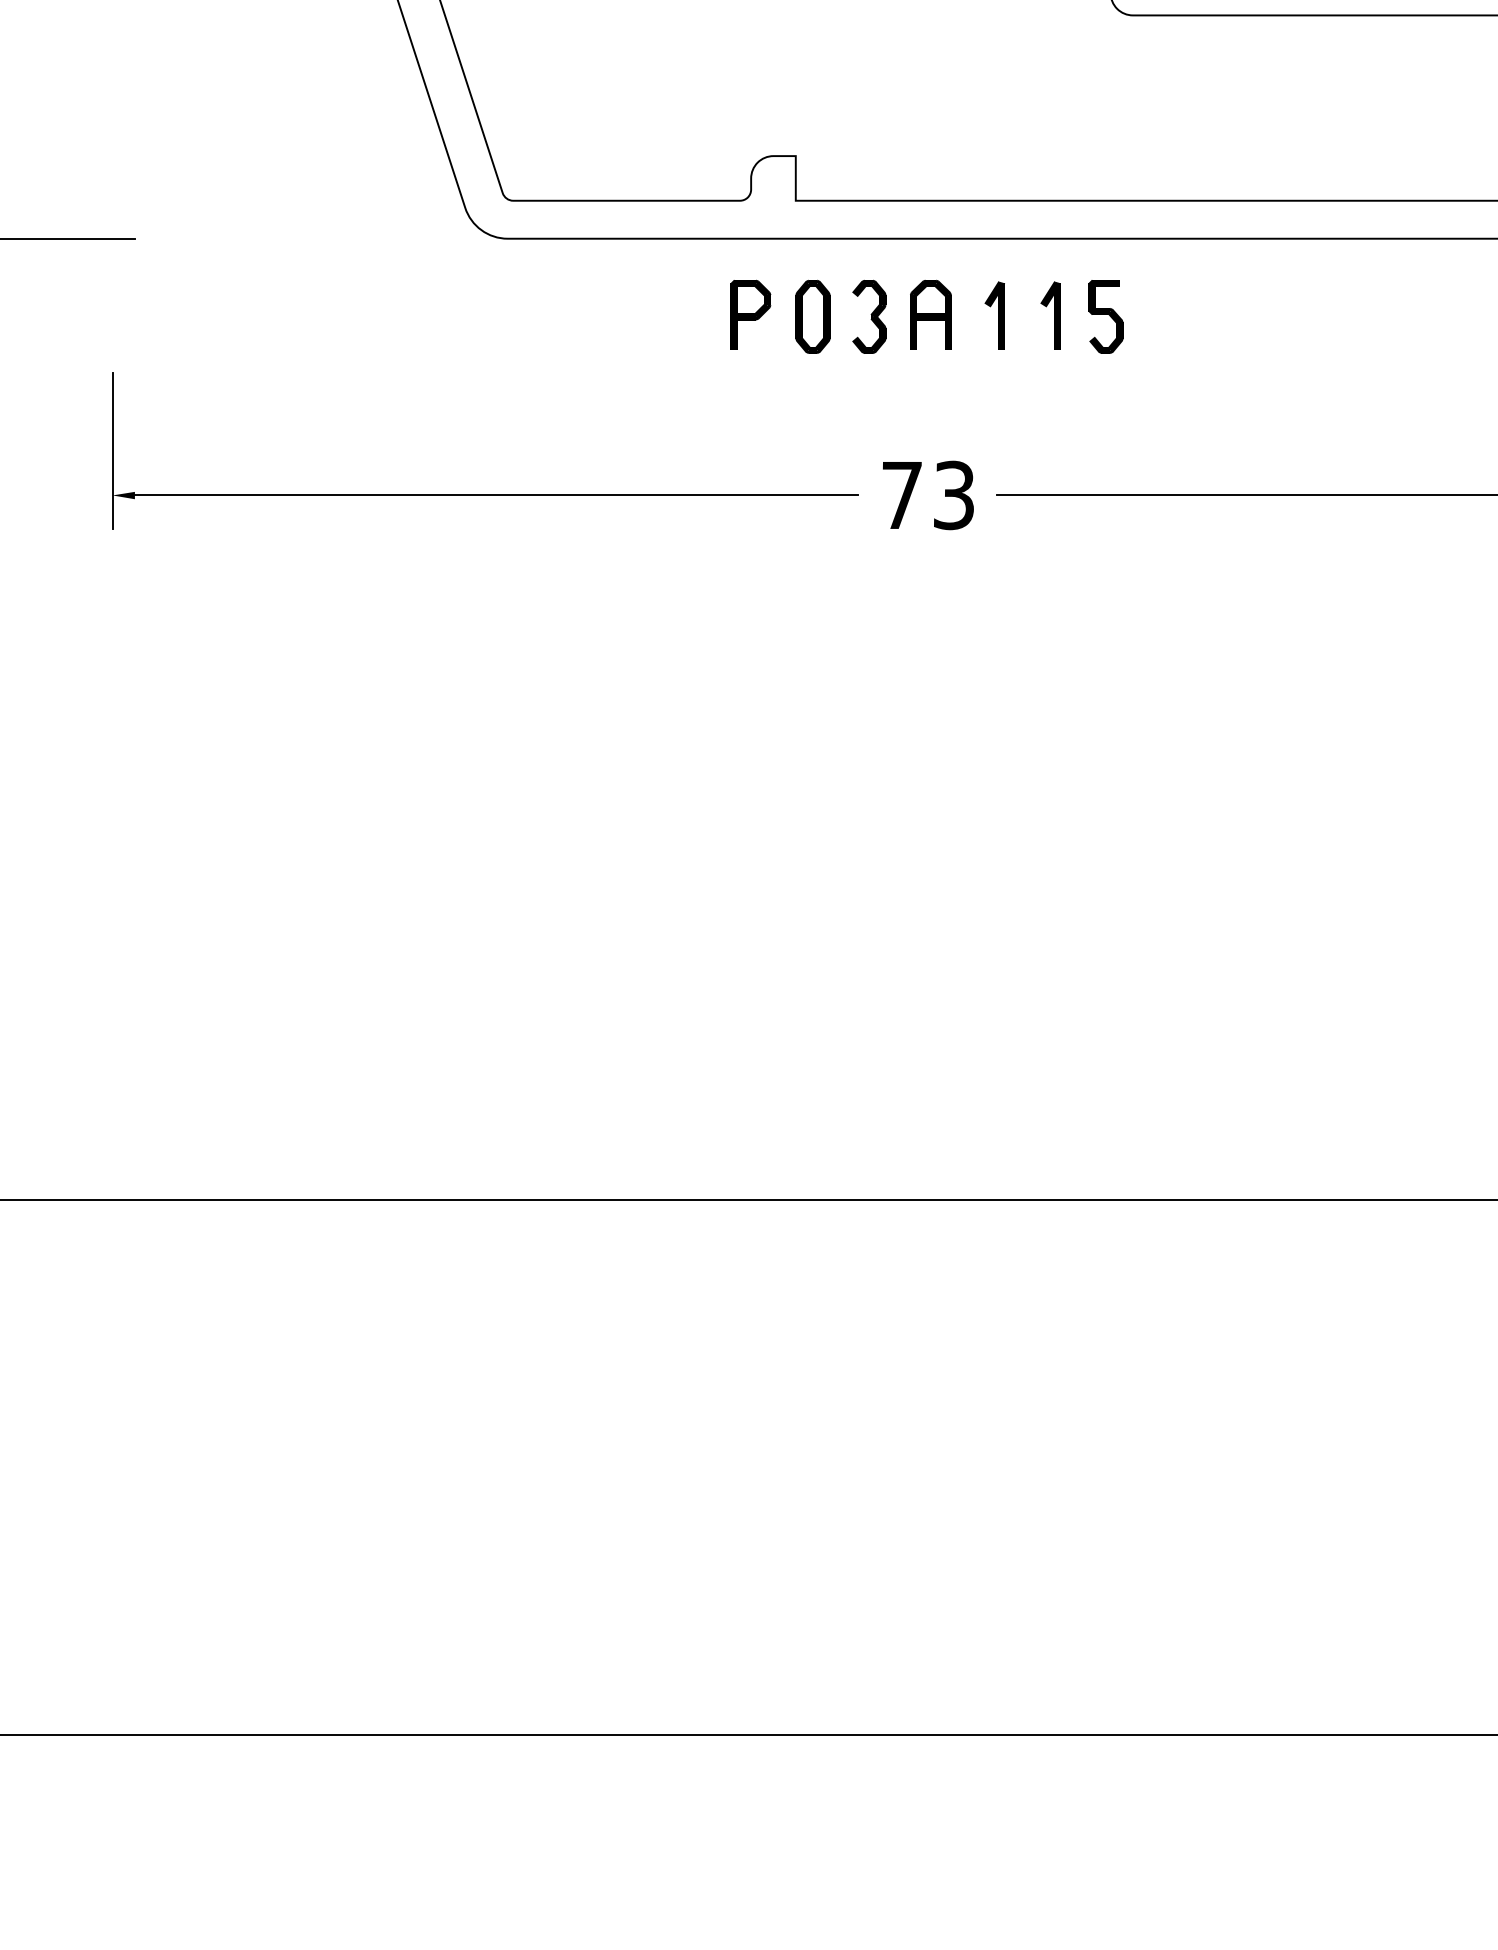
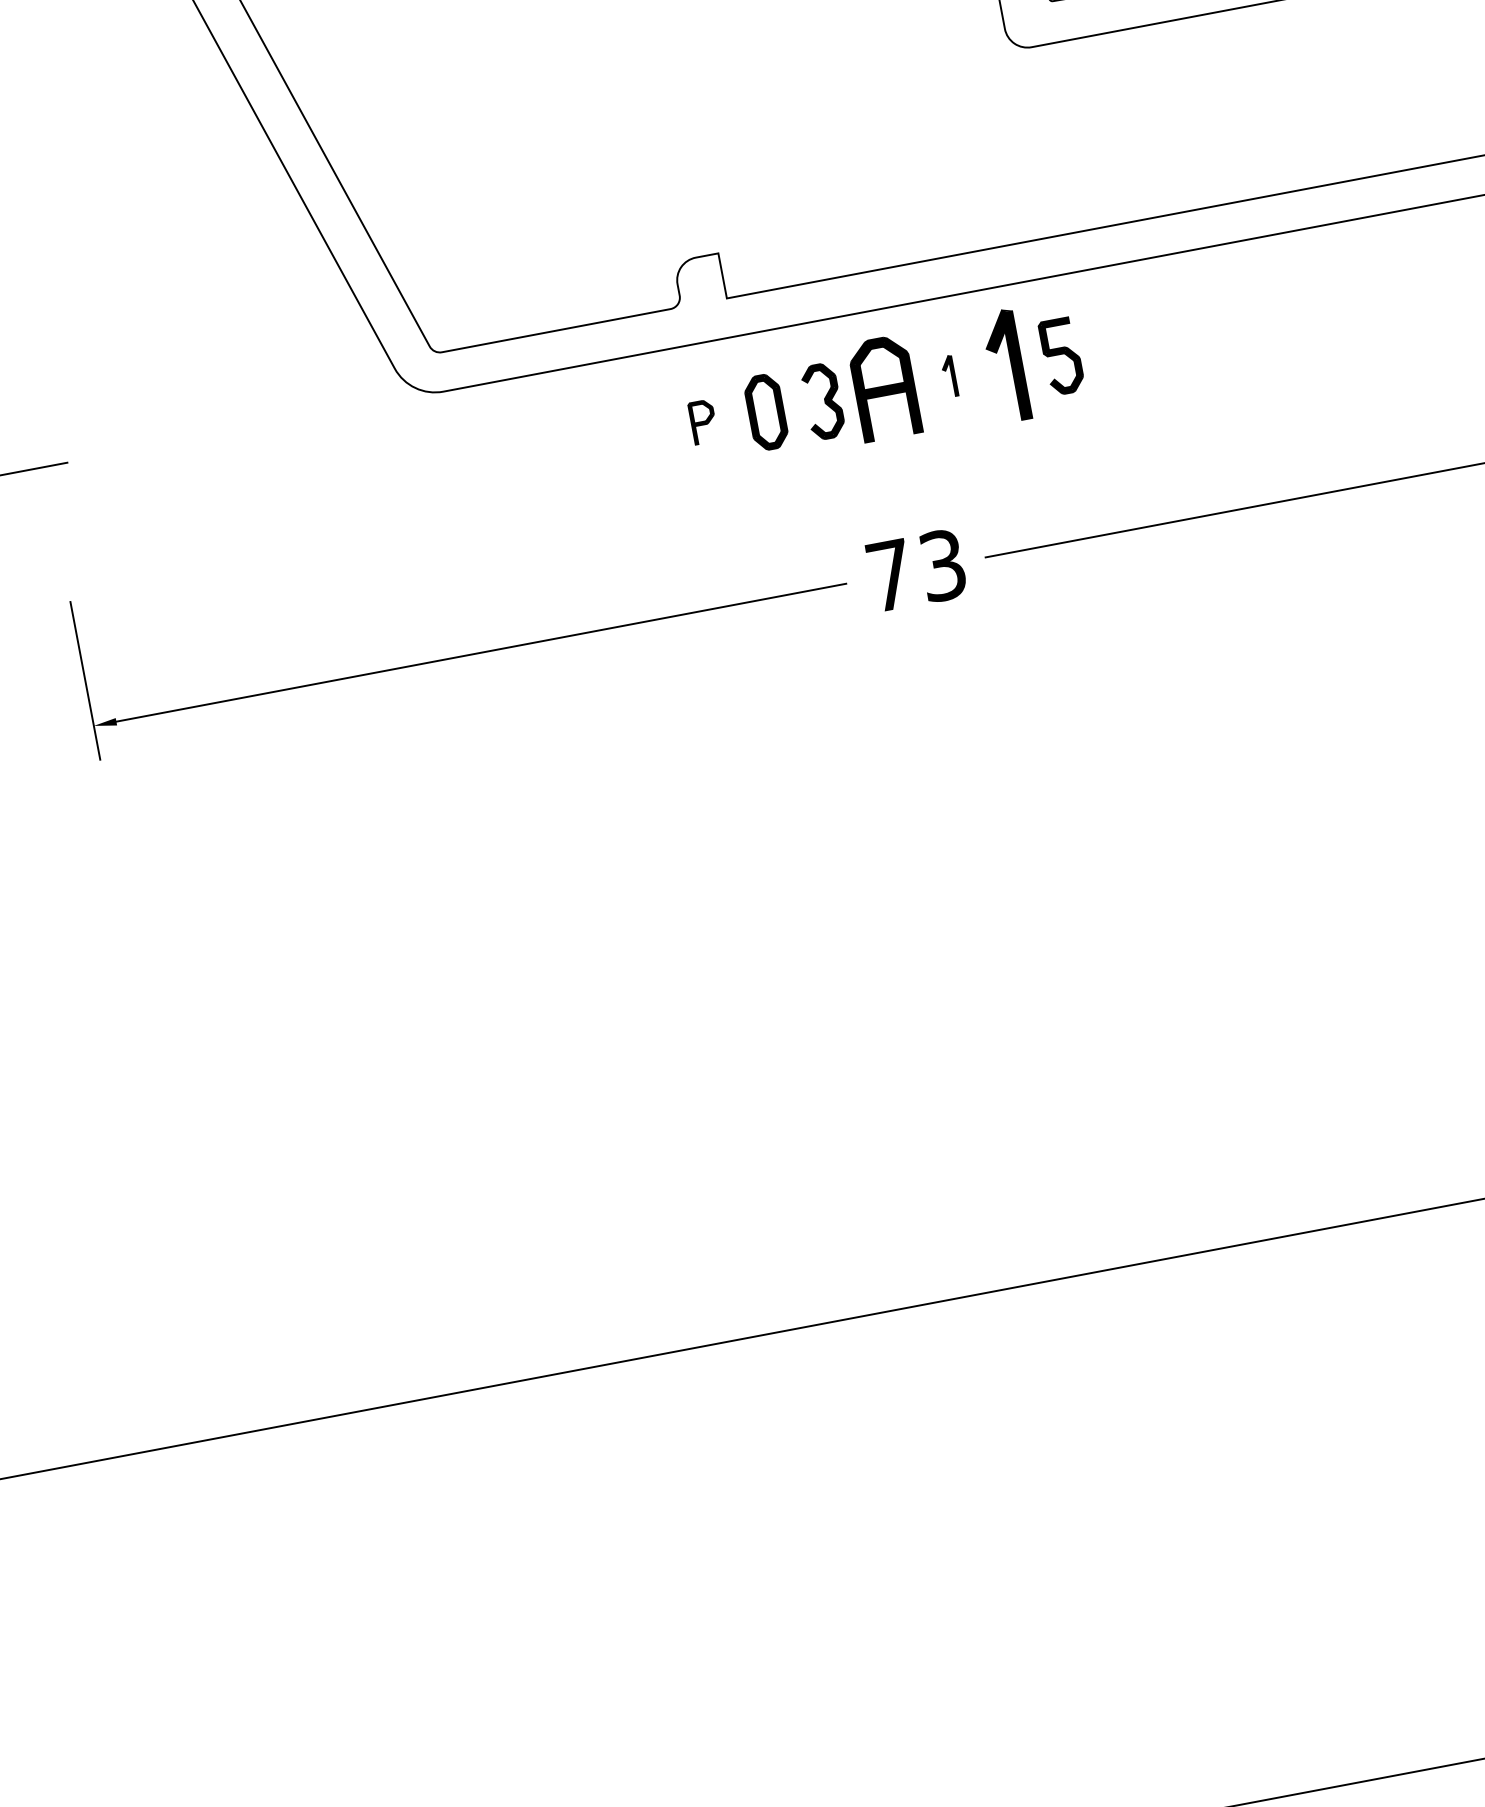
part: (750, 314) -> (702, 421), size x0.6
part: (930, 314) -> (884, 387), size x1.4
part: (994, 315) -> (949, 376), size x0.6
part: (1050, 315) -> (1005, 365), size x1.6

